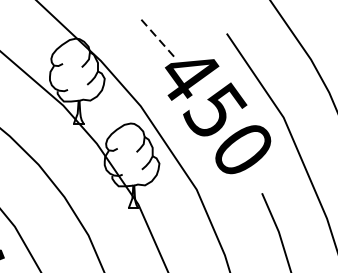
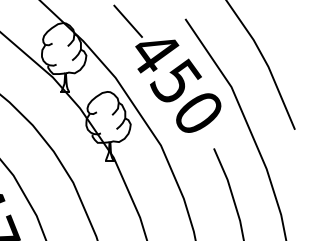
line: (156, 36) -> (128, 21), dashed -> solid

